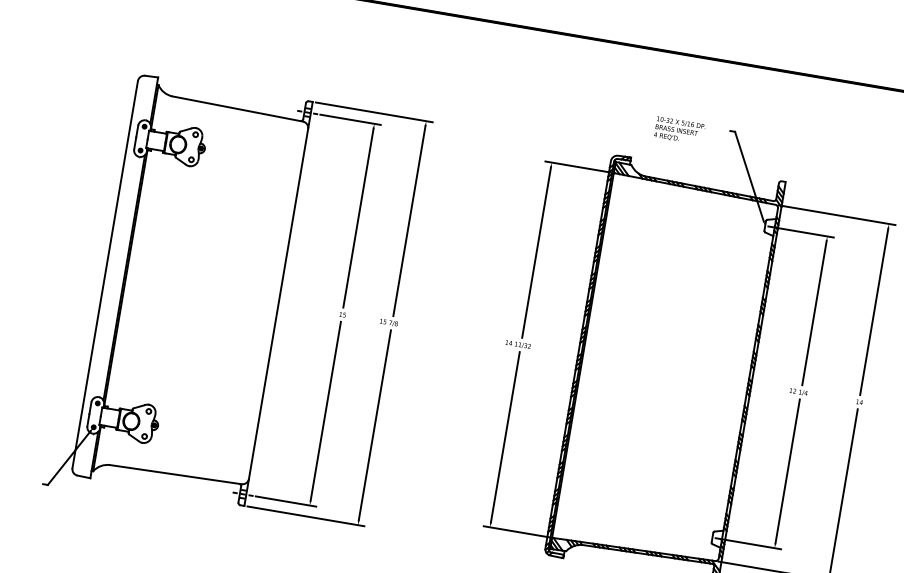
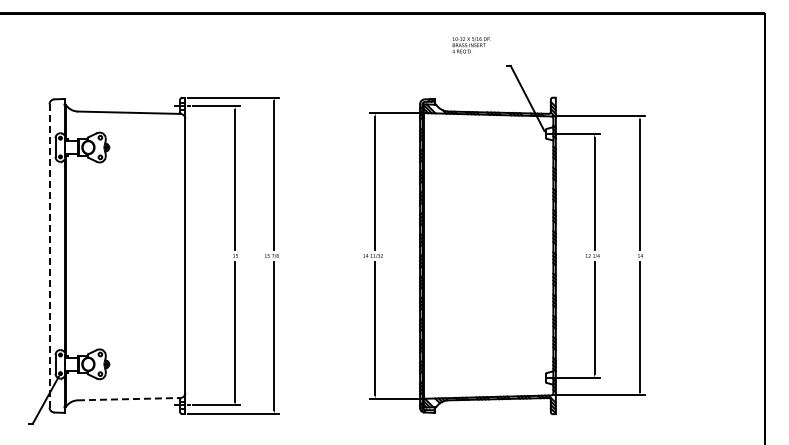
text: (679, 130) -> (471, 45), moved
line: (105, 274) -> (49, 255), solid -> dashed
line: (176, 475) -> (129, 399), solid -> dashed

